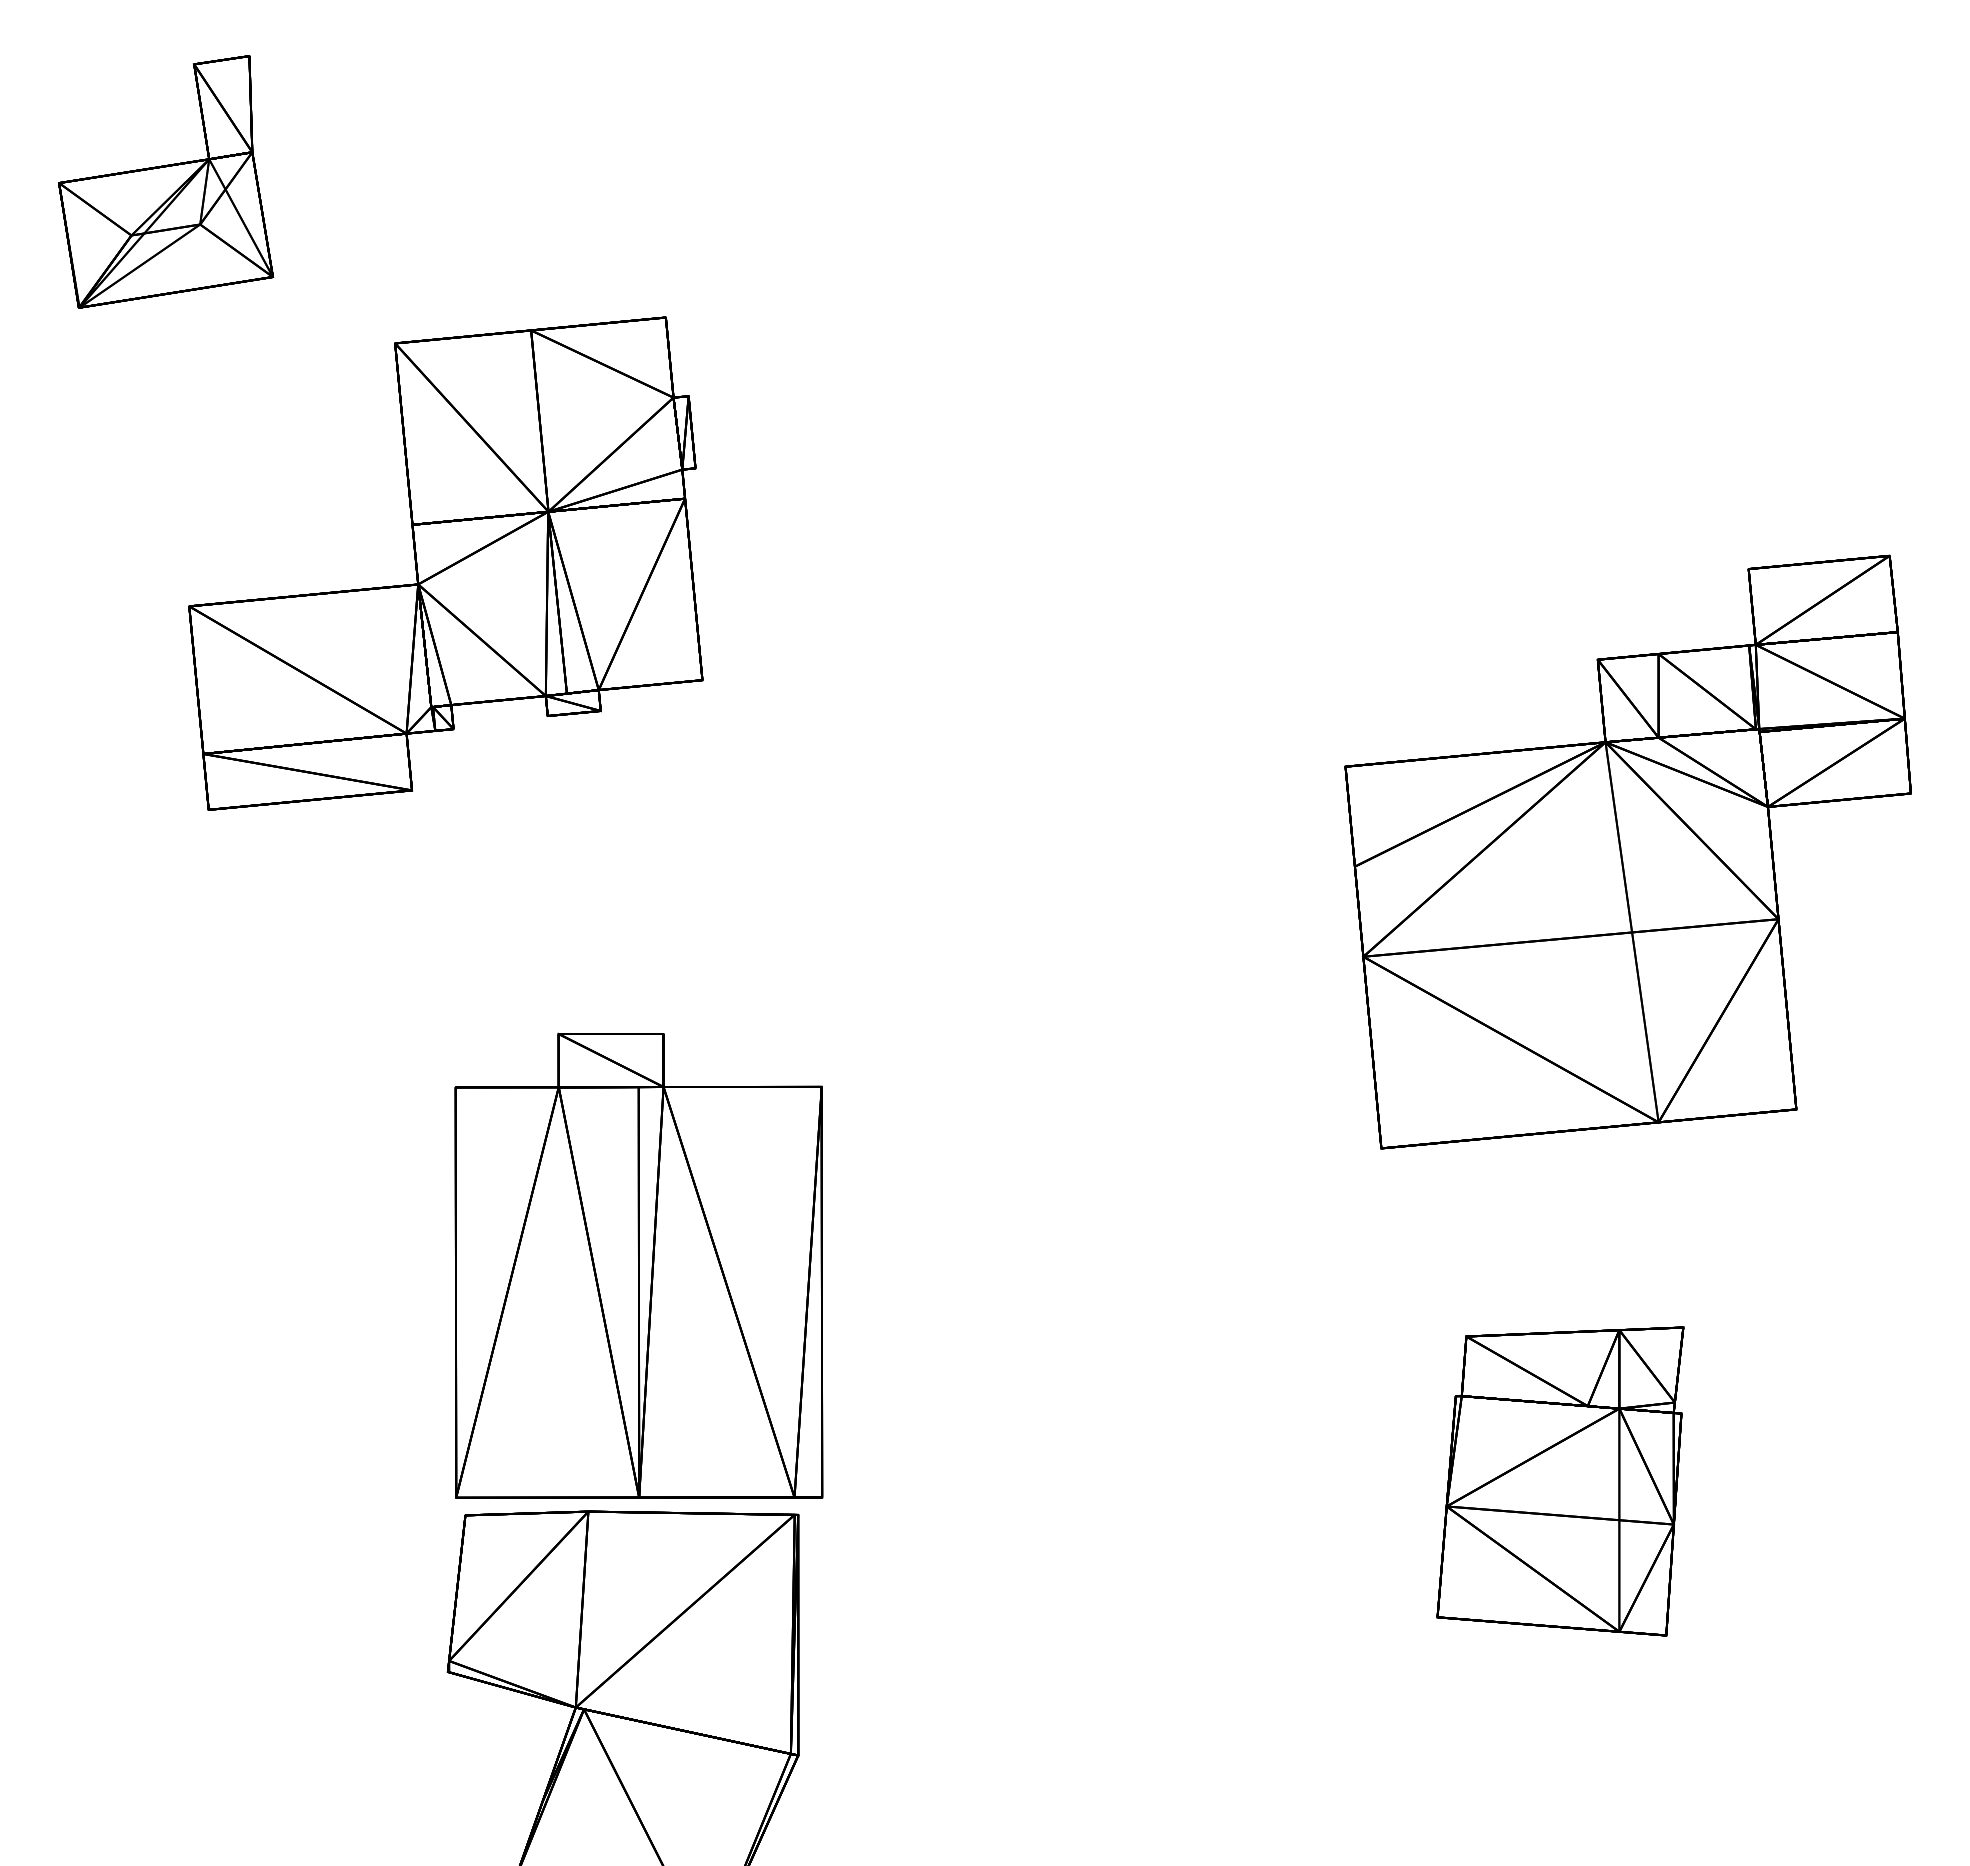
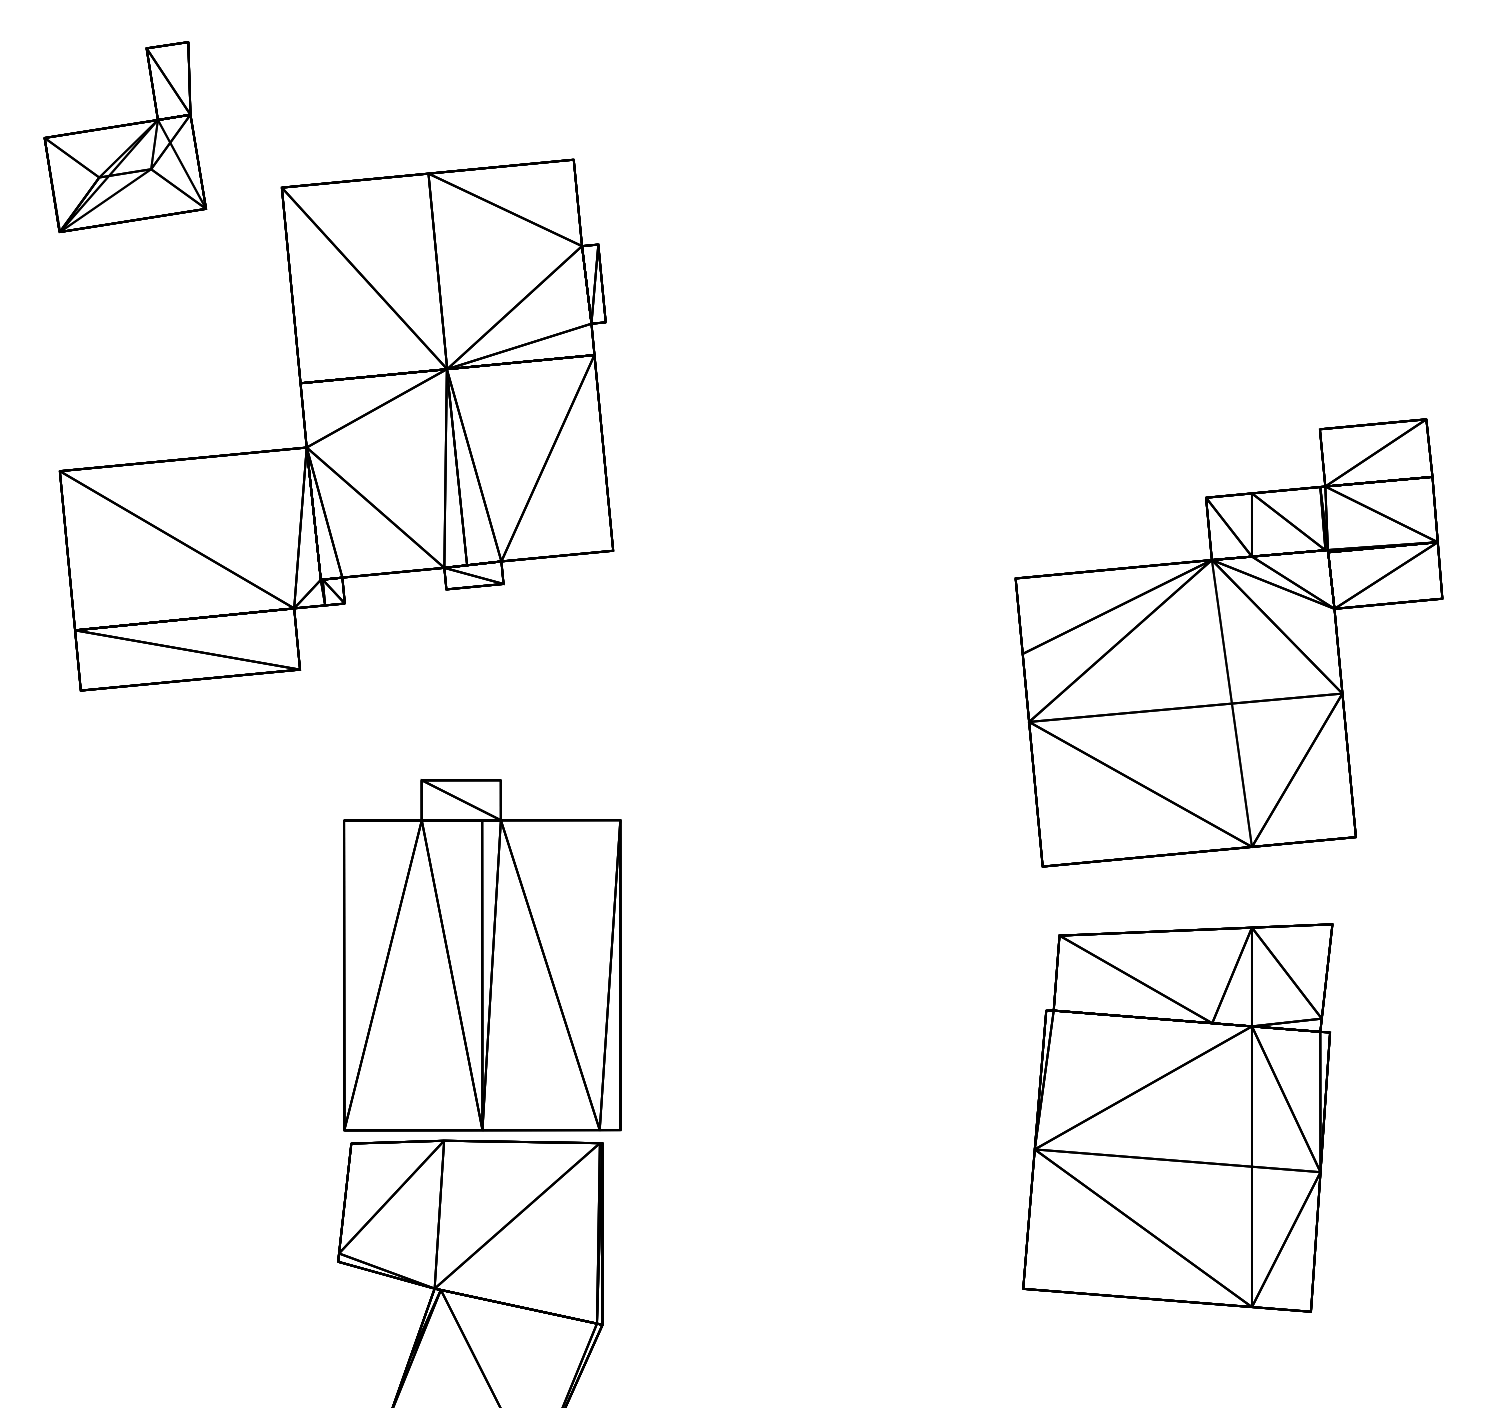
part: (445, 563) -> (336, 425), size x1.43
part: (1560, 1481) -> (1177, 1118), size x1.67

